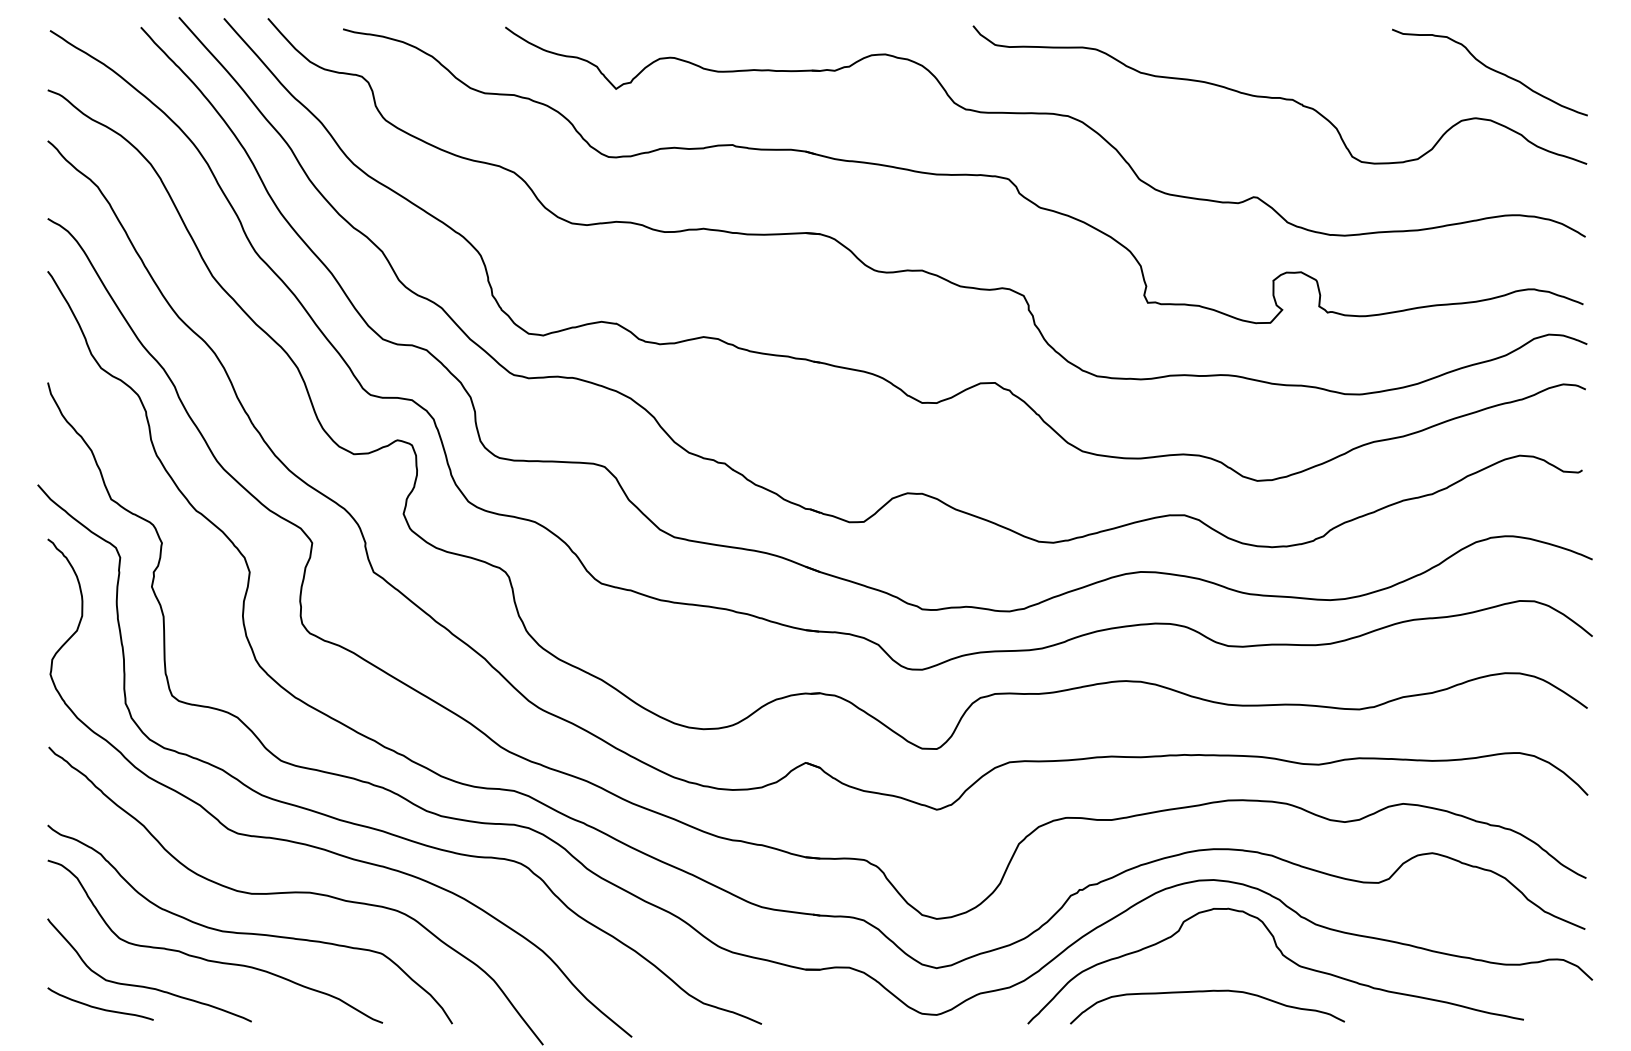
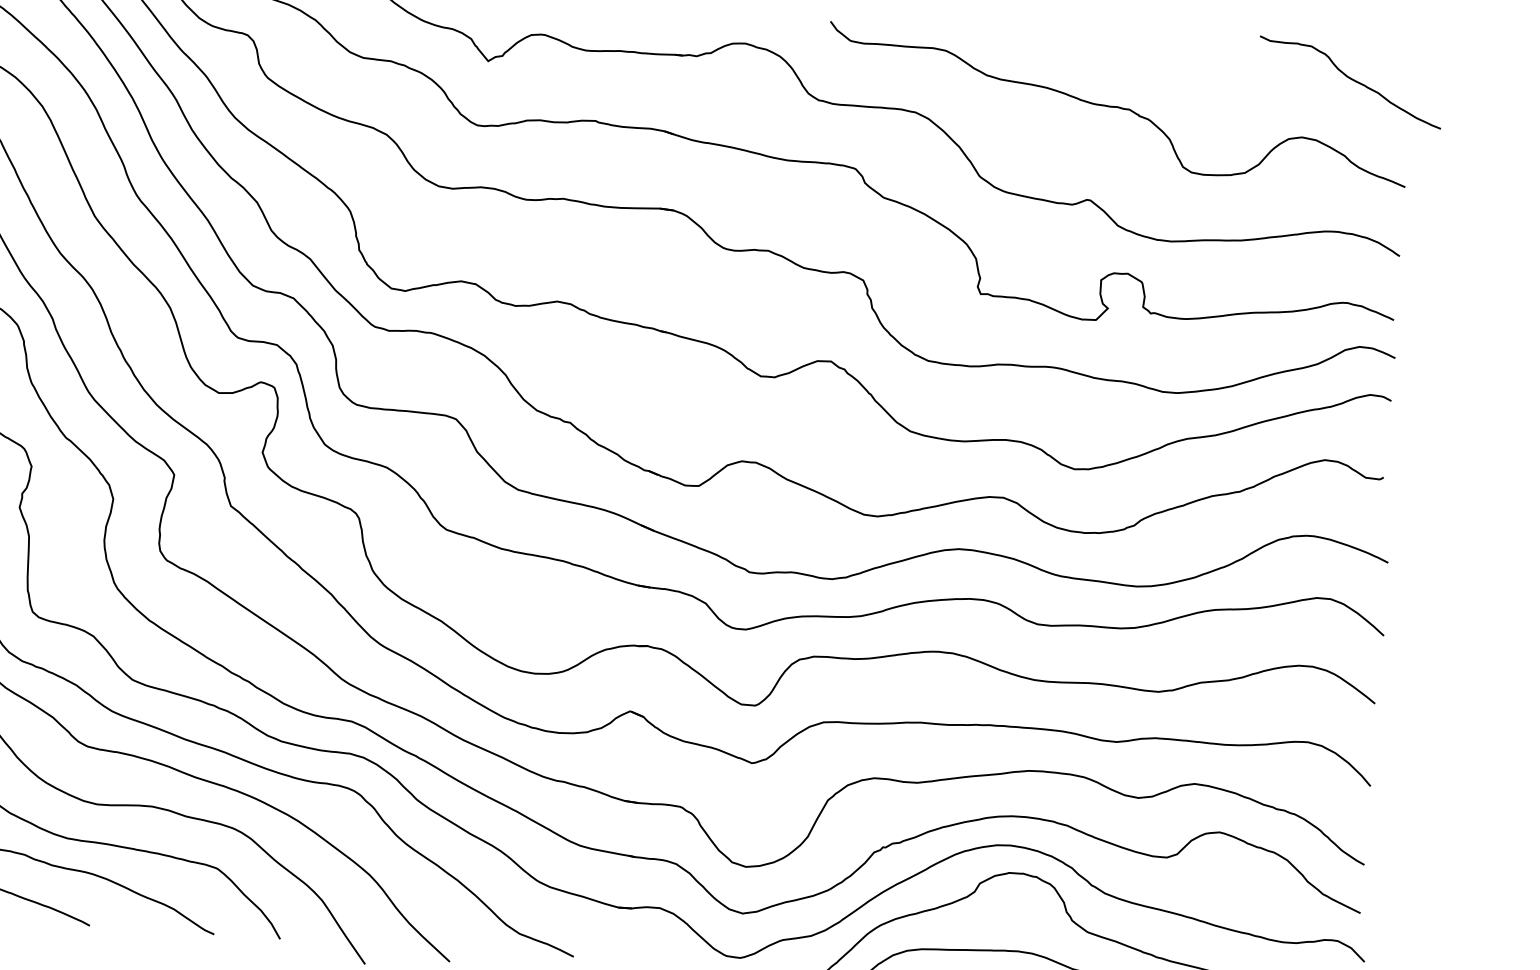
curve: (1491, 70) -> (1352, 80), moved

